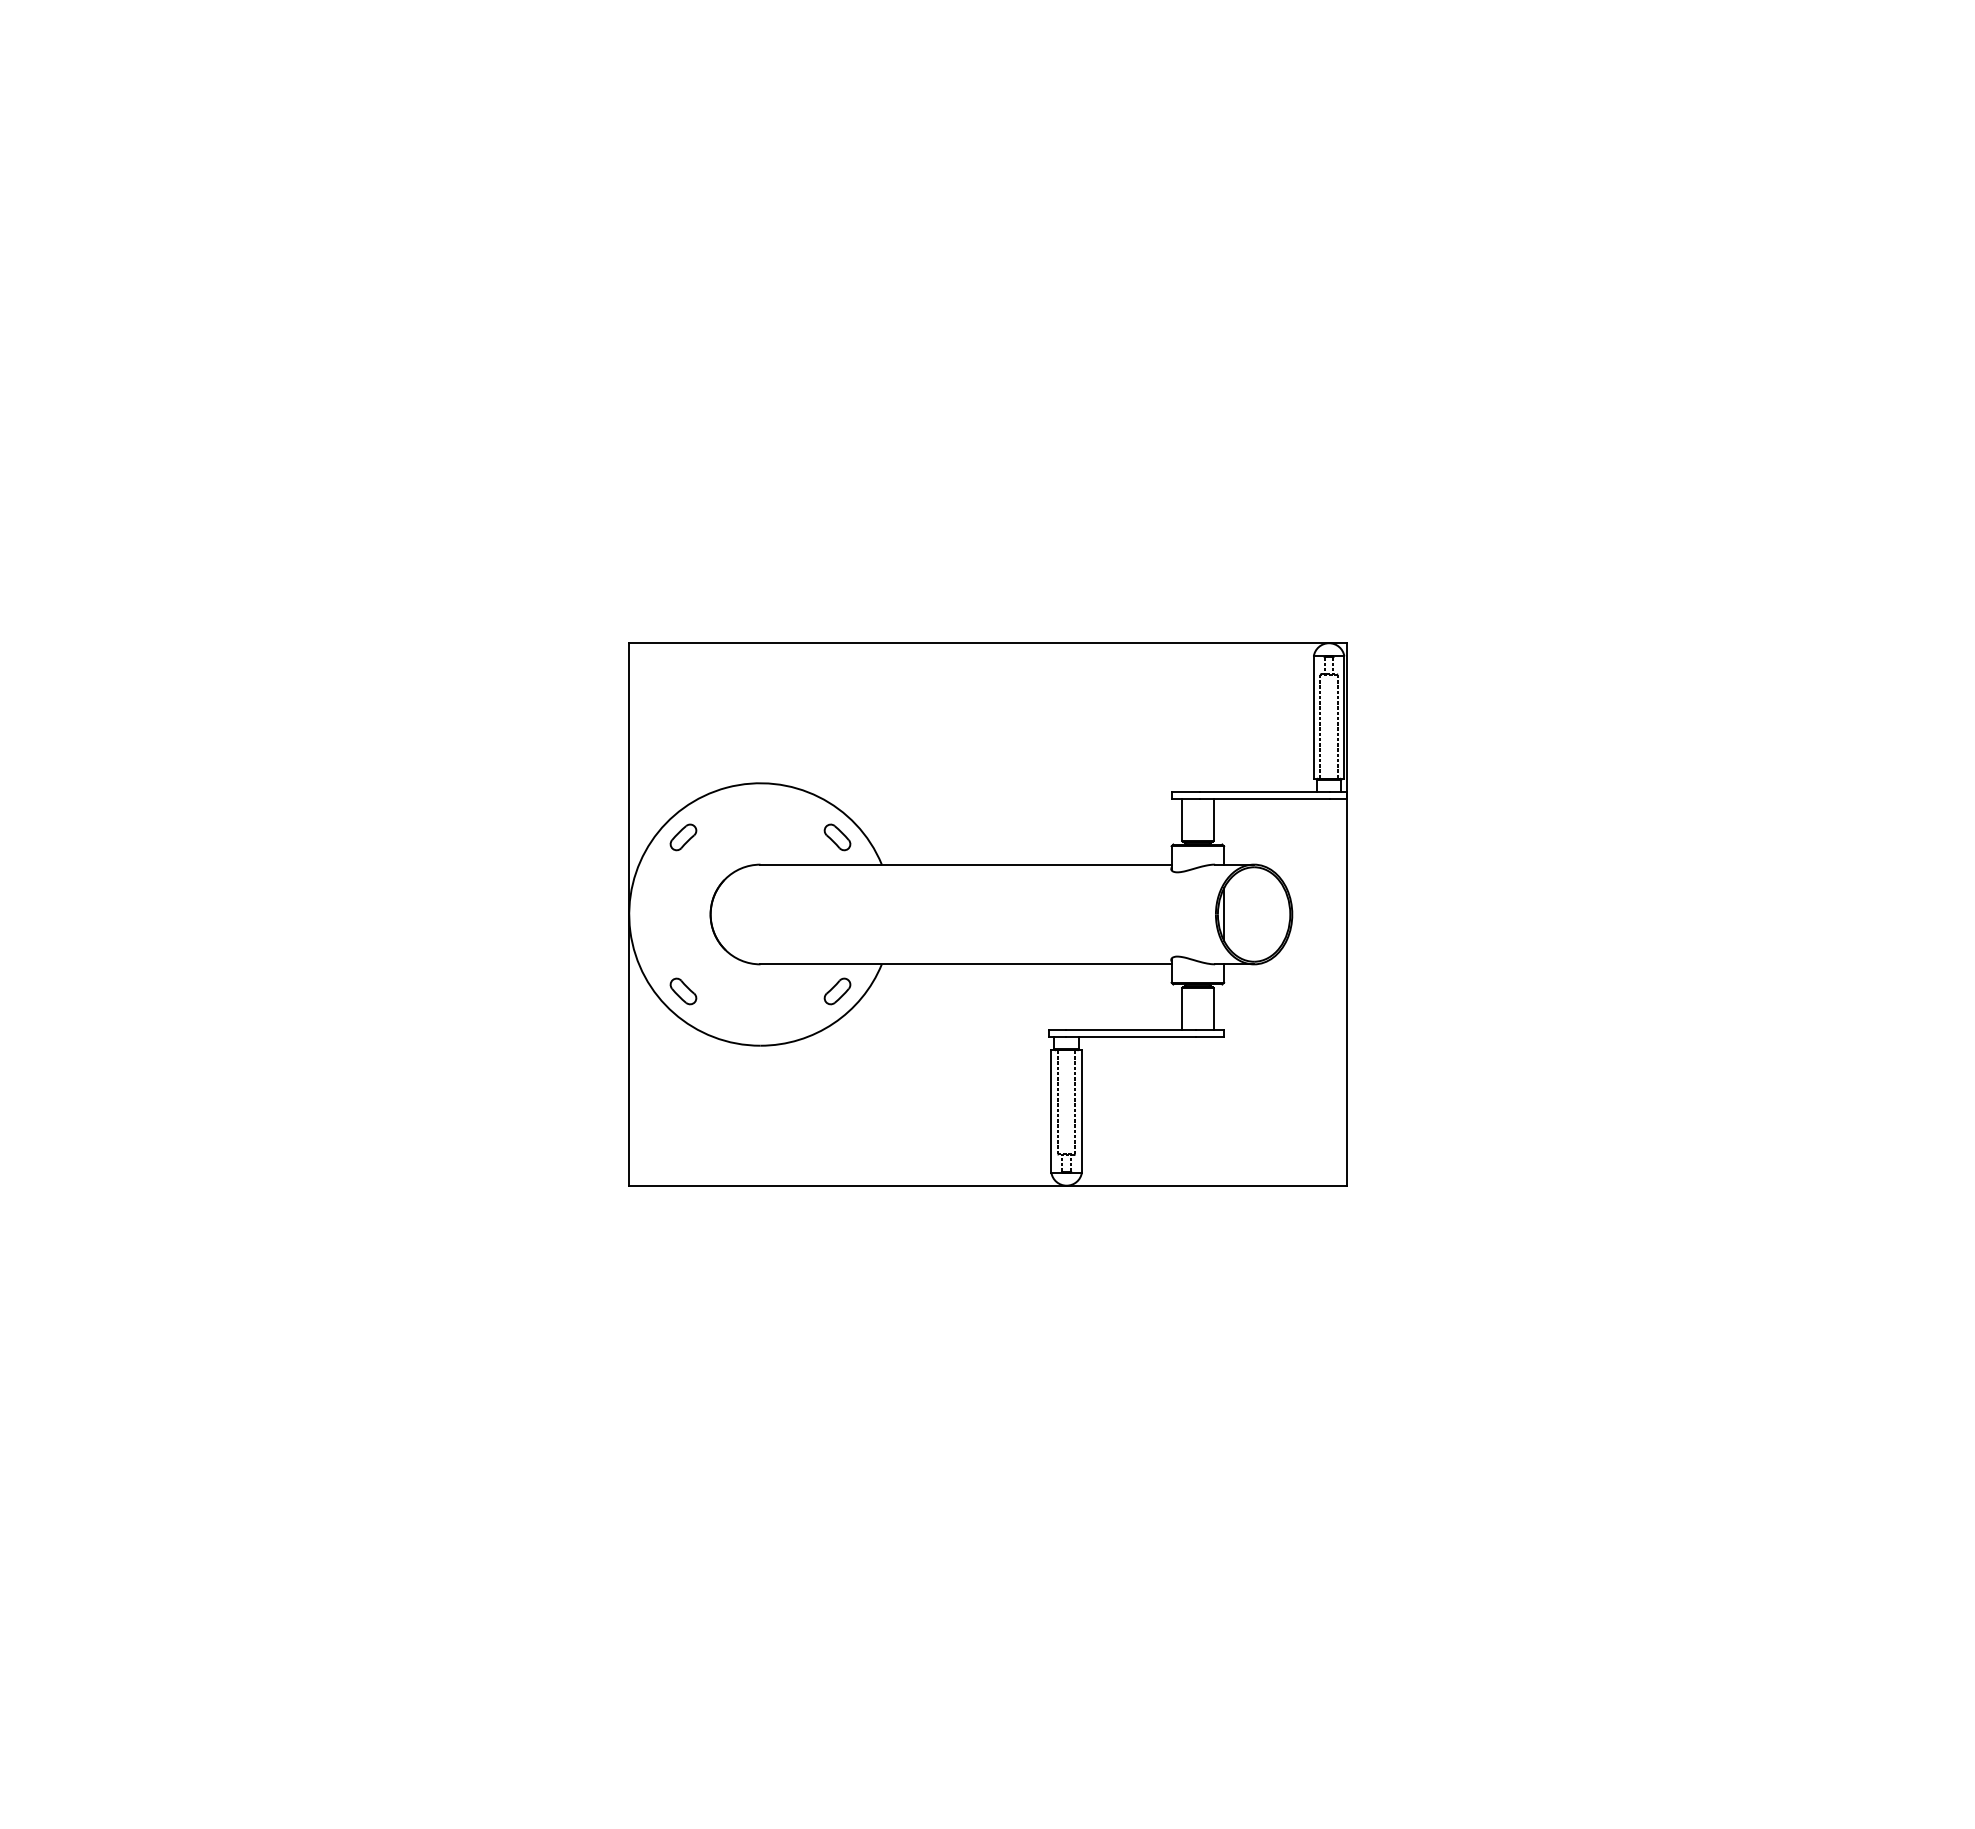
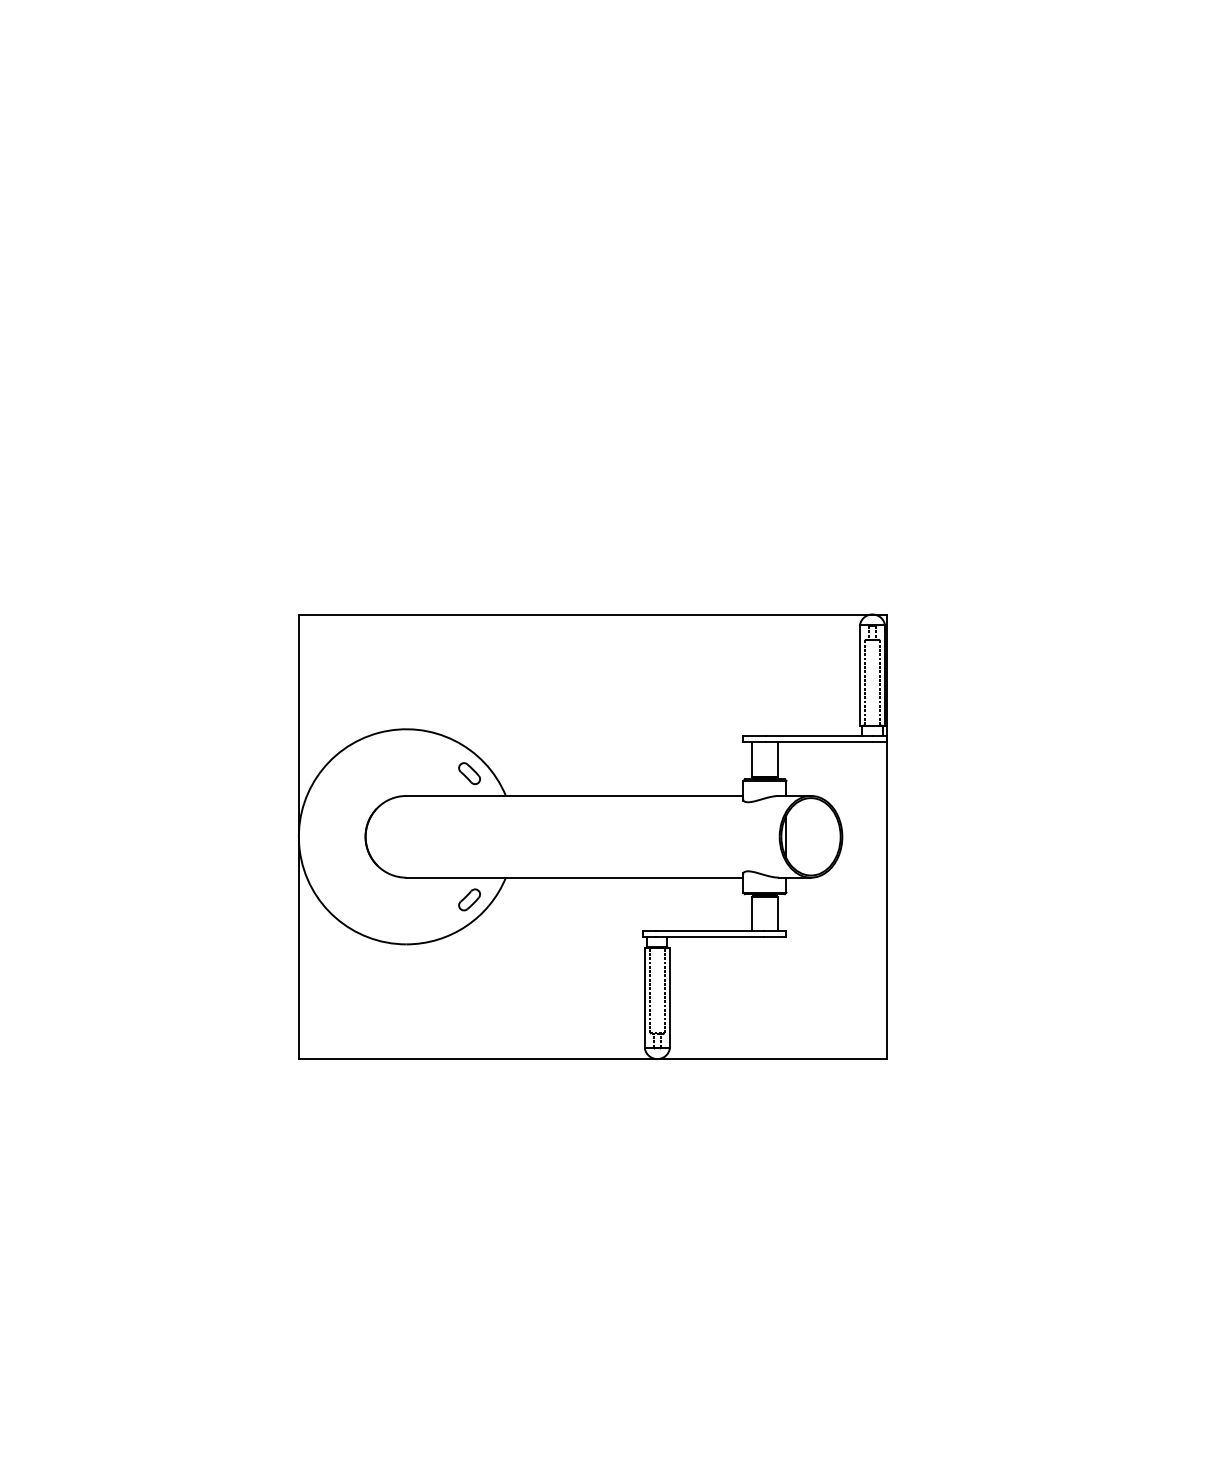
part: (683, 837) -> (343, 773), removed
part: (683, 991) -> (343, 899), removed

